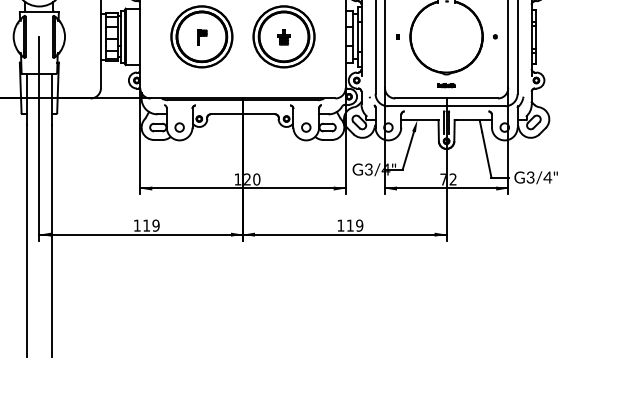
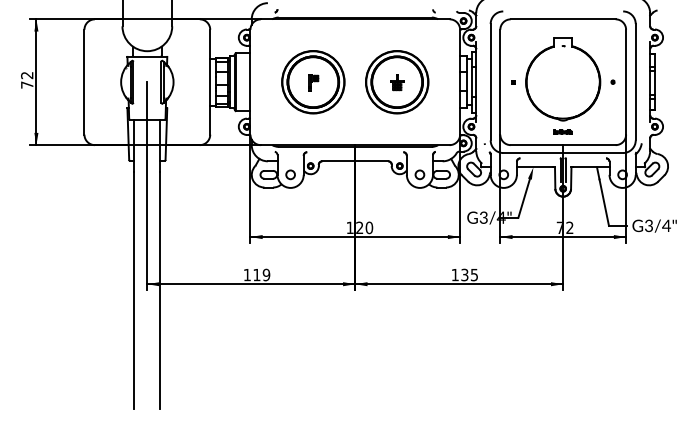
text: (354, 225) -> (469, 274), 119 -> 135

